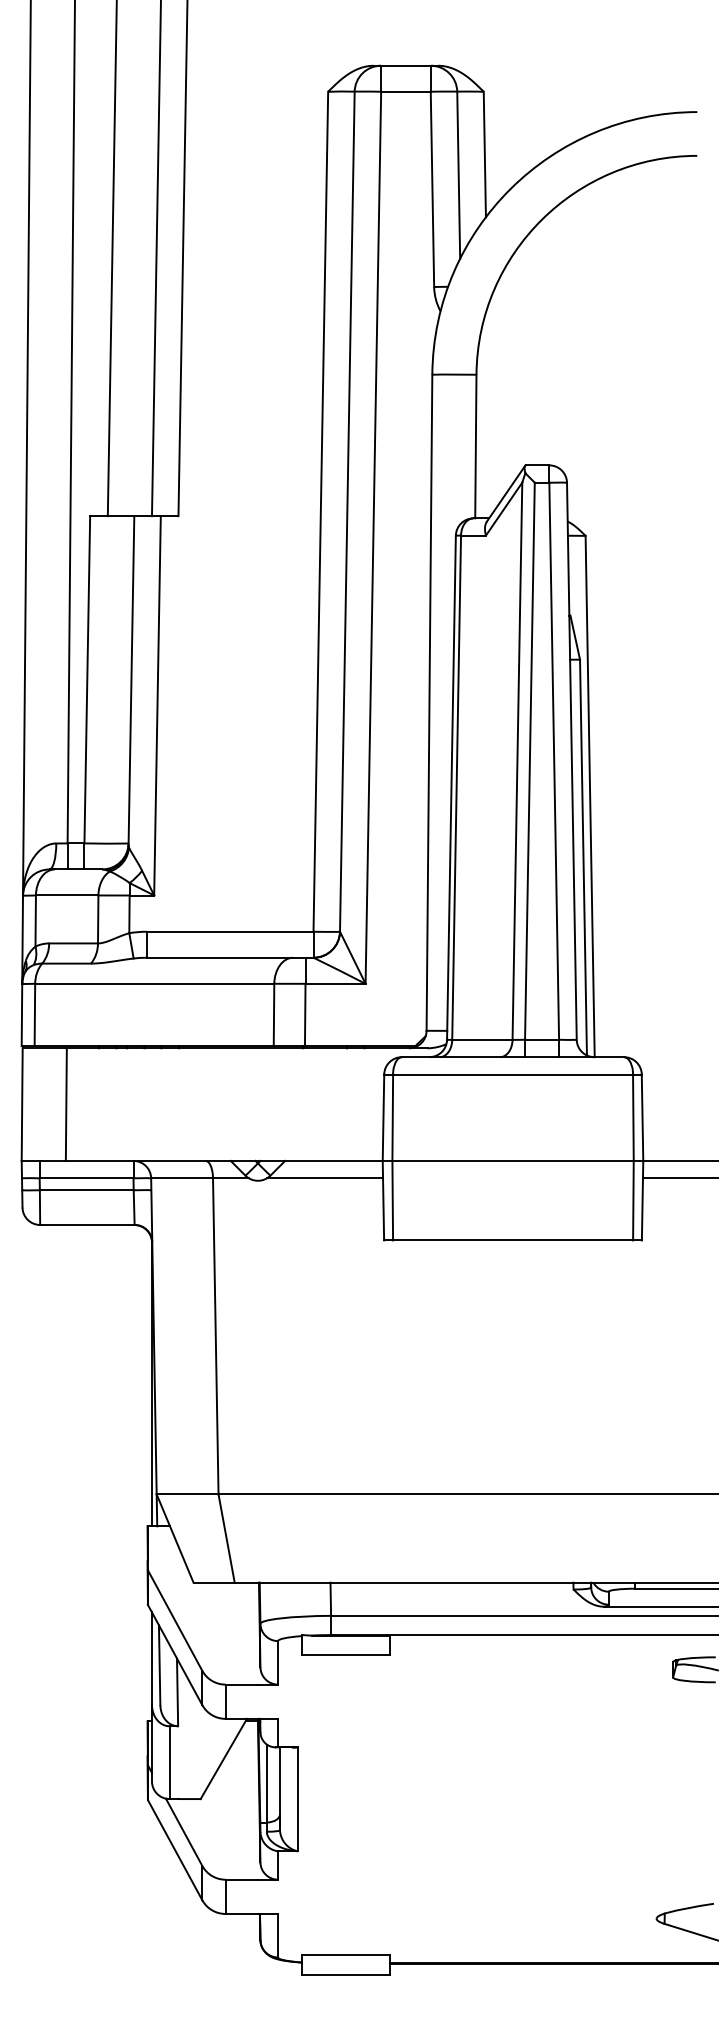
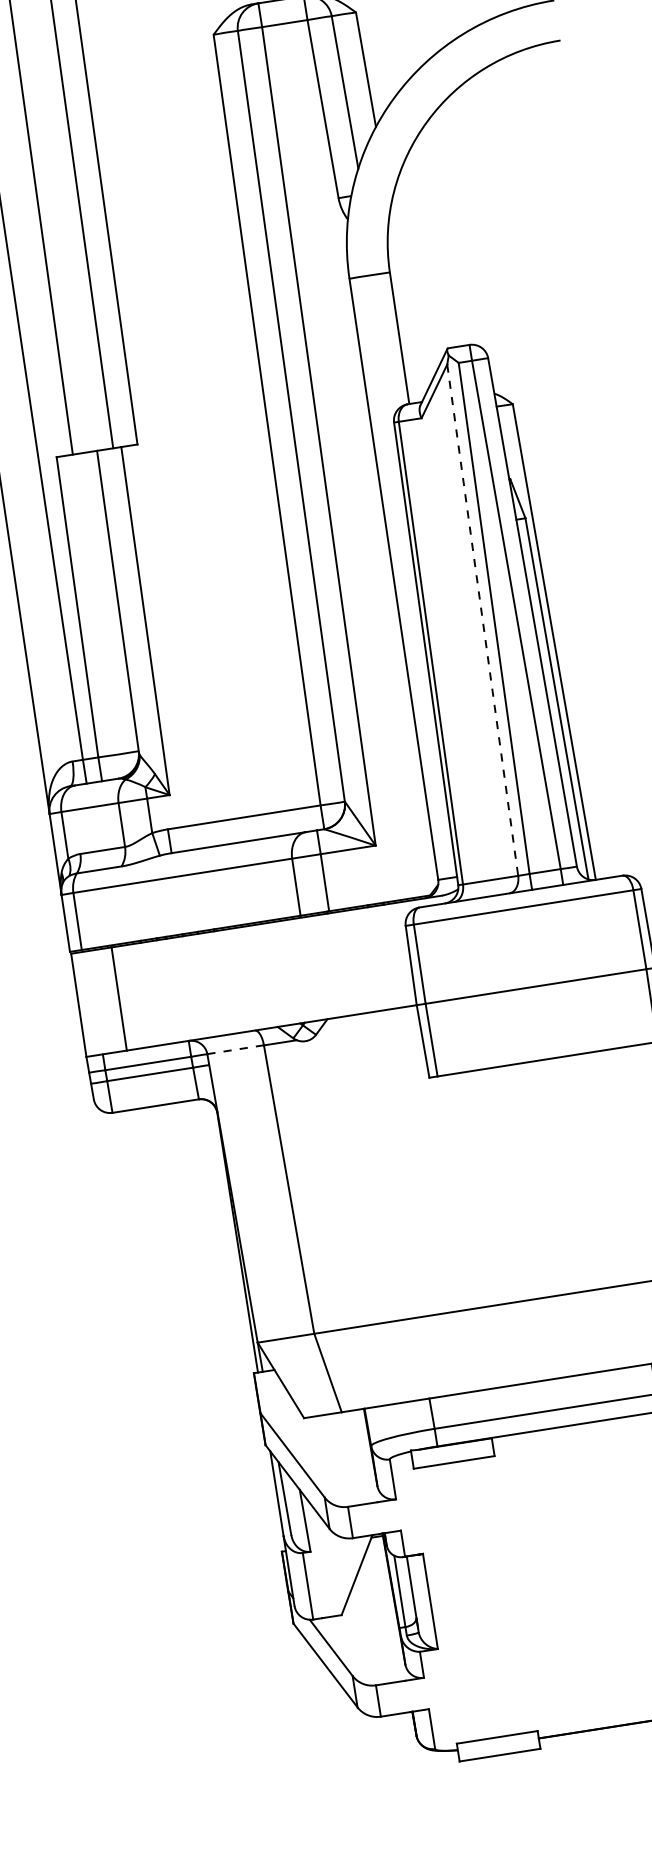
line: (517, 761) -> (482, 620), solid -> dashed
line: (182, 1178) -> (236, 1049), solid -> dashed
line: (325, 1178) -> (366, 1029), removed

